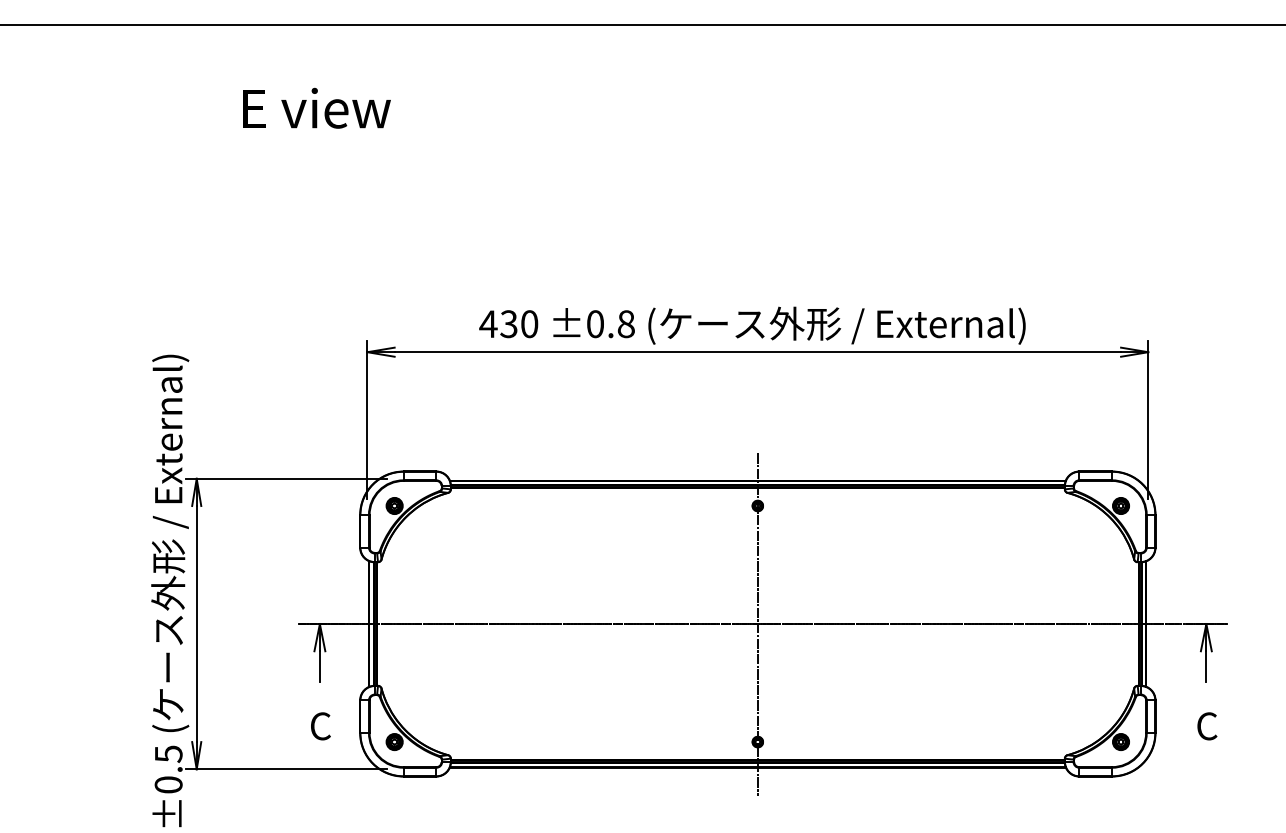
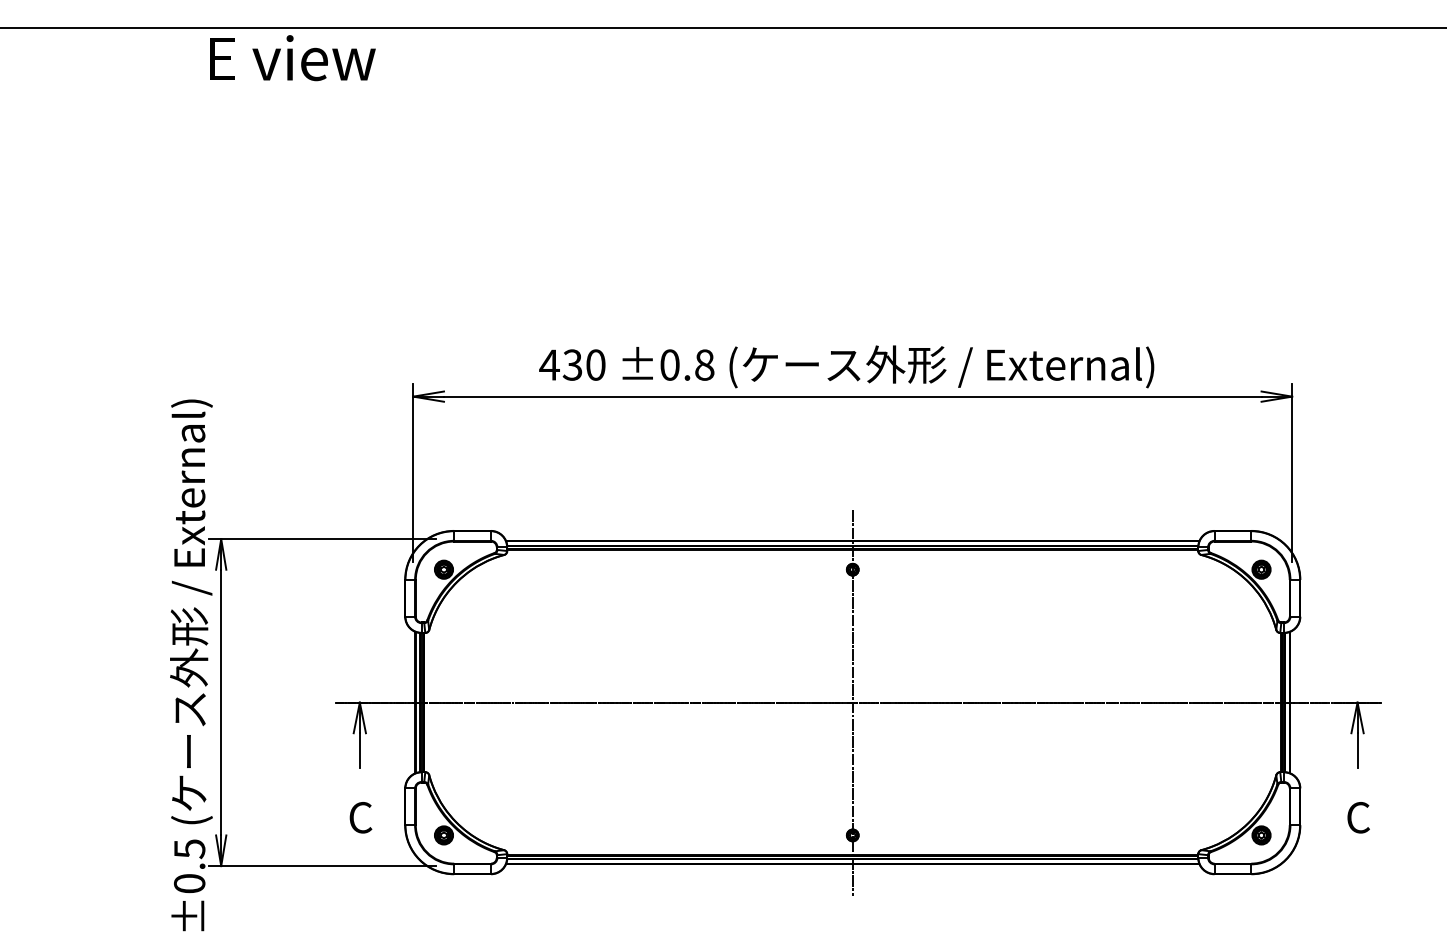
text: (316, 108) -> (292, 58), moved

